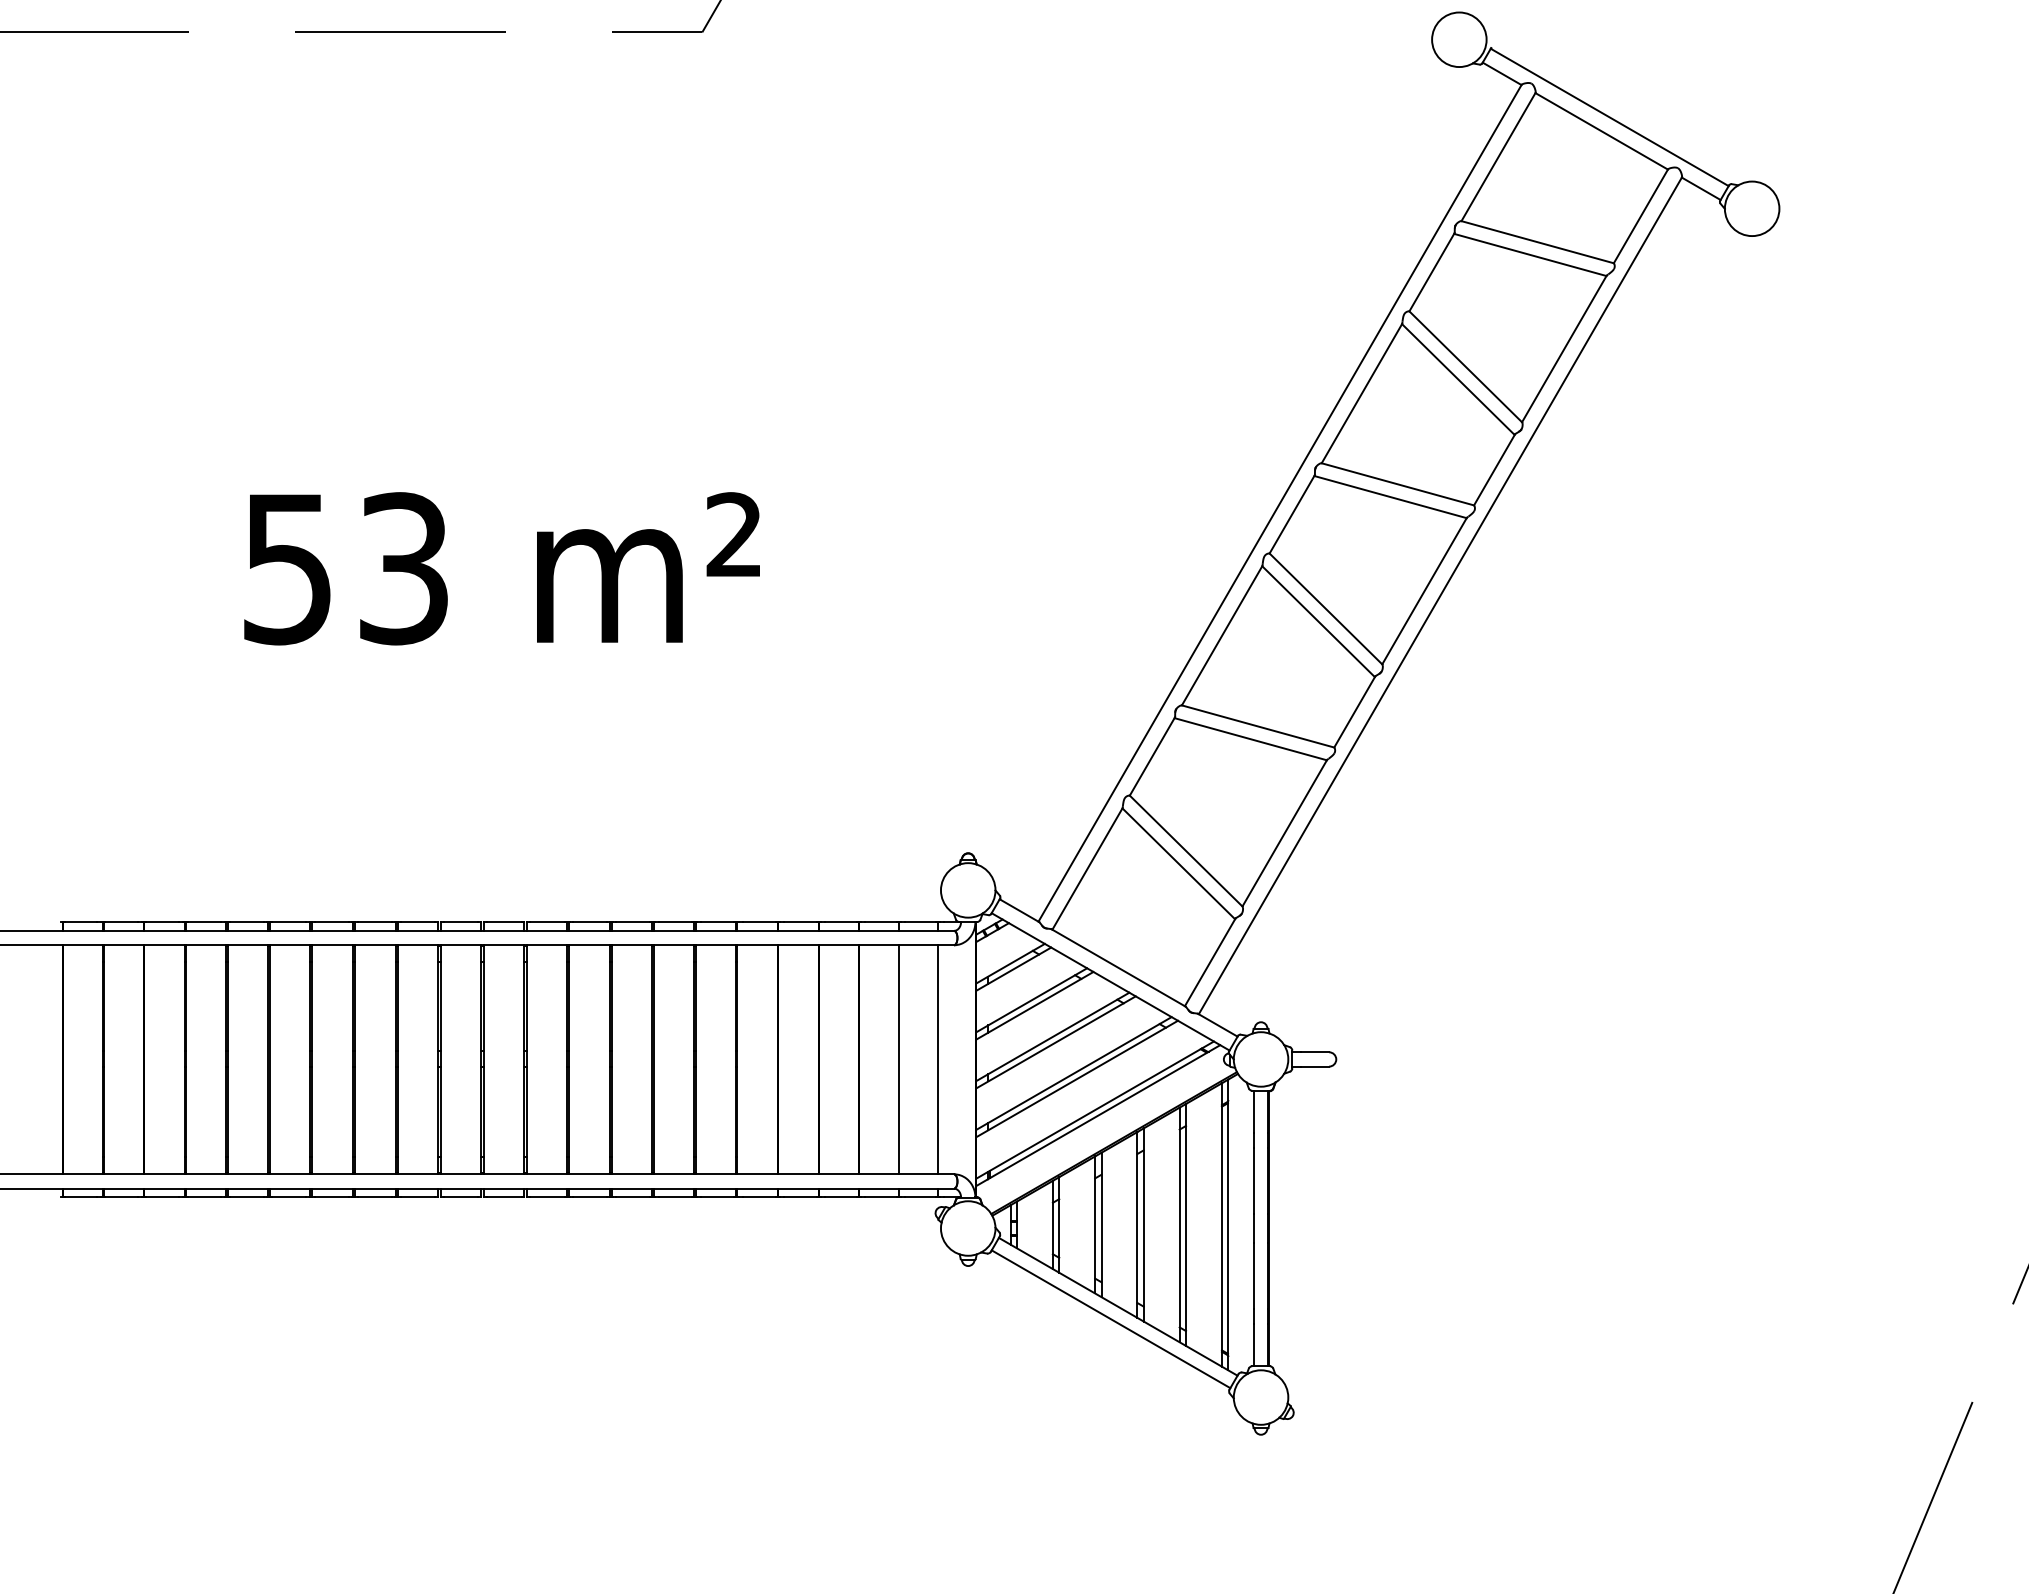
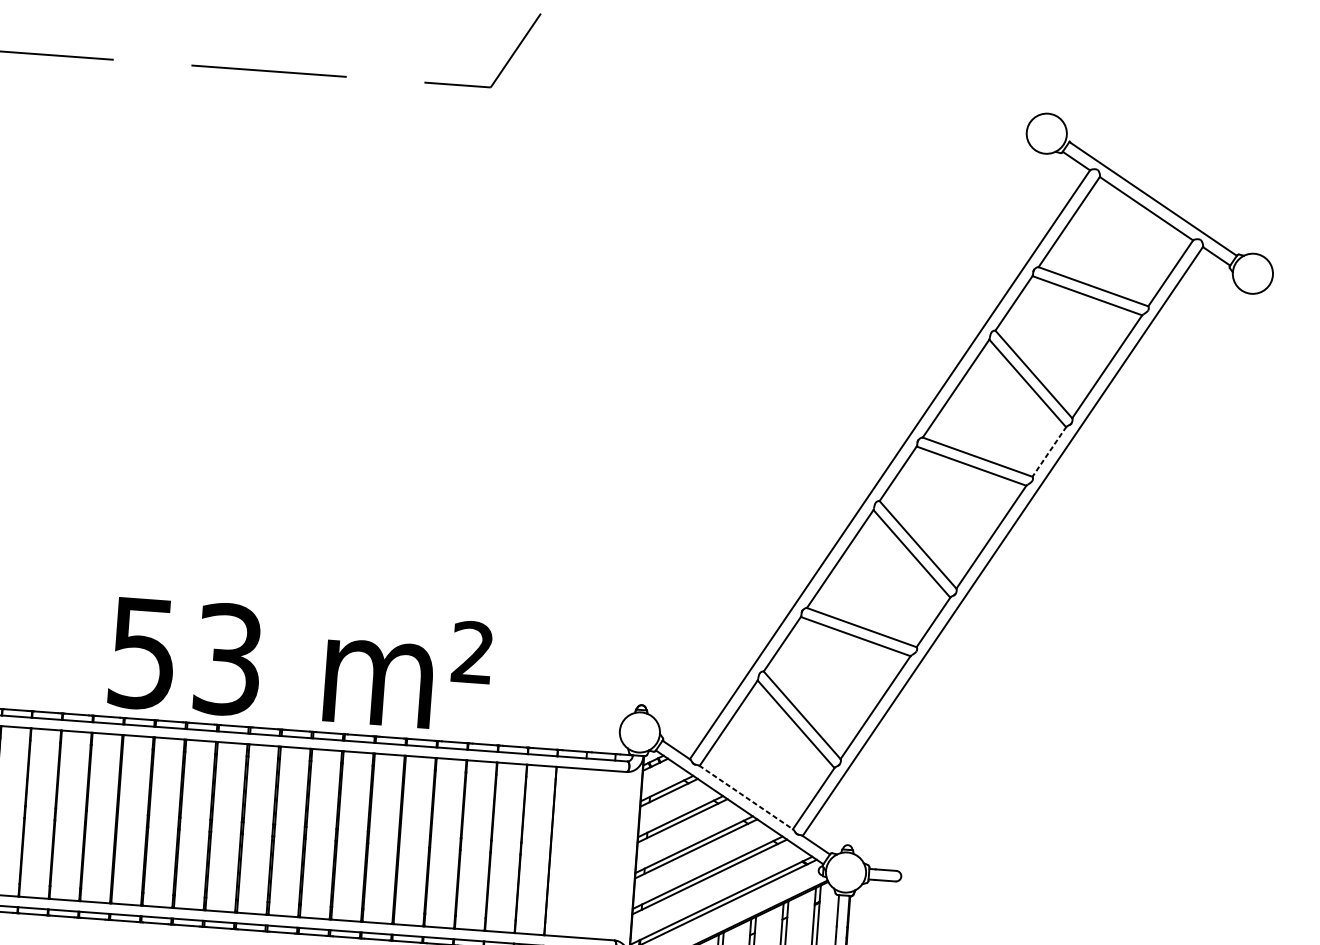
line: (1494, 470) -> (1049, 452), solid -> dashed
text: (501, 568) -> (299, 664), moved
line: (1119, 968) -> (746, 798), solid -> dashed
line: (898, 1059) -> (579, 852), removed
line: (937, 1059) -> (608, 855), removed

